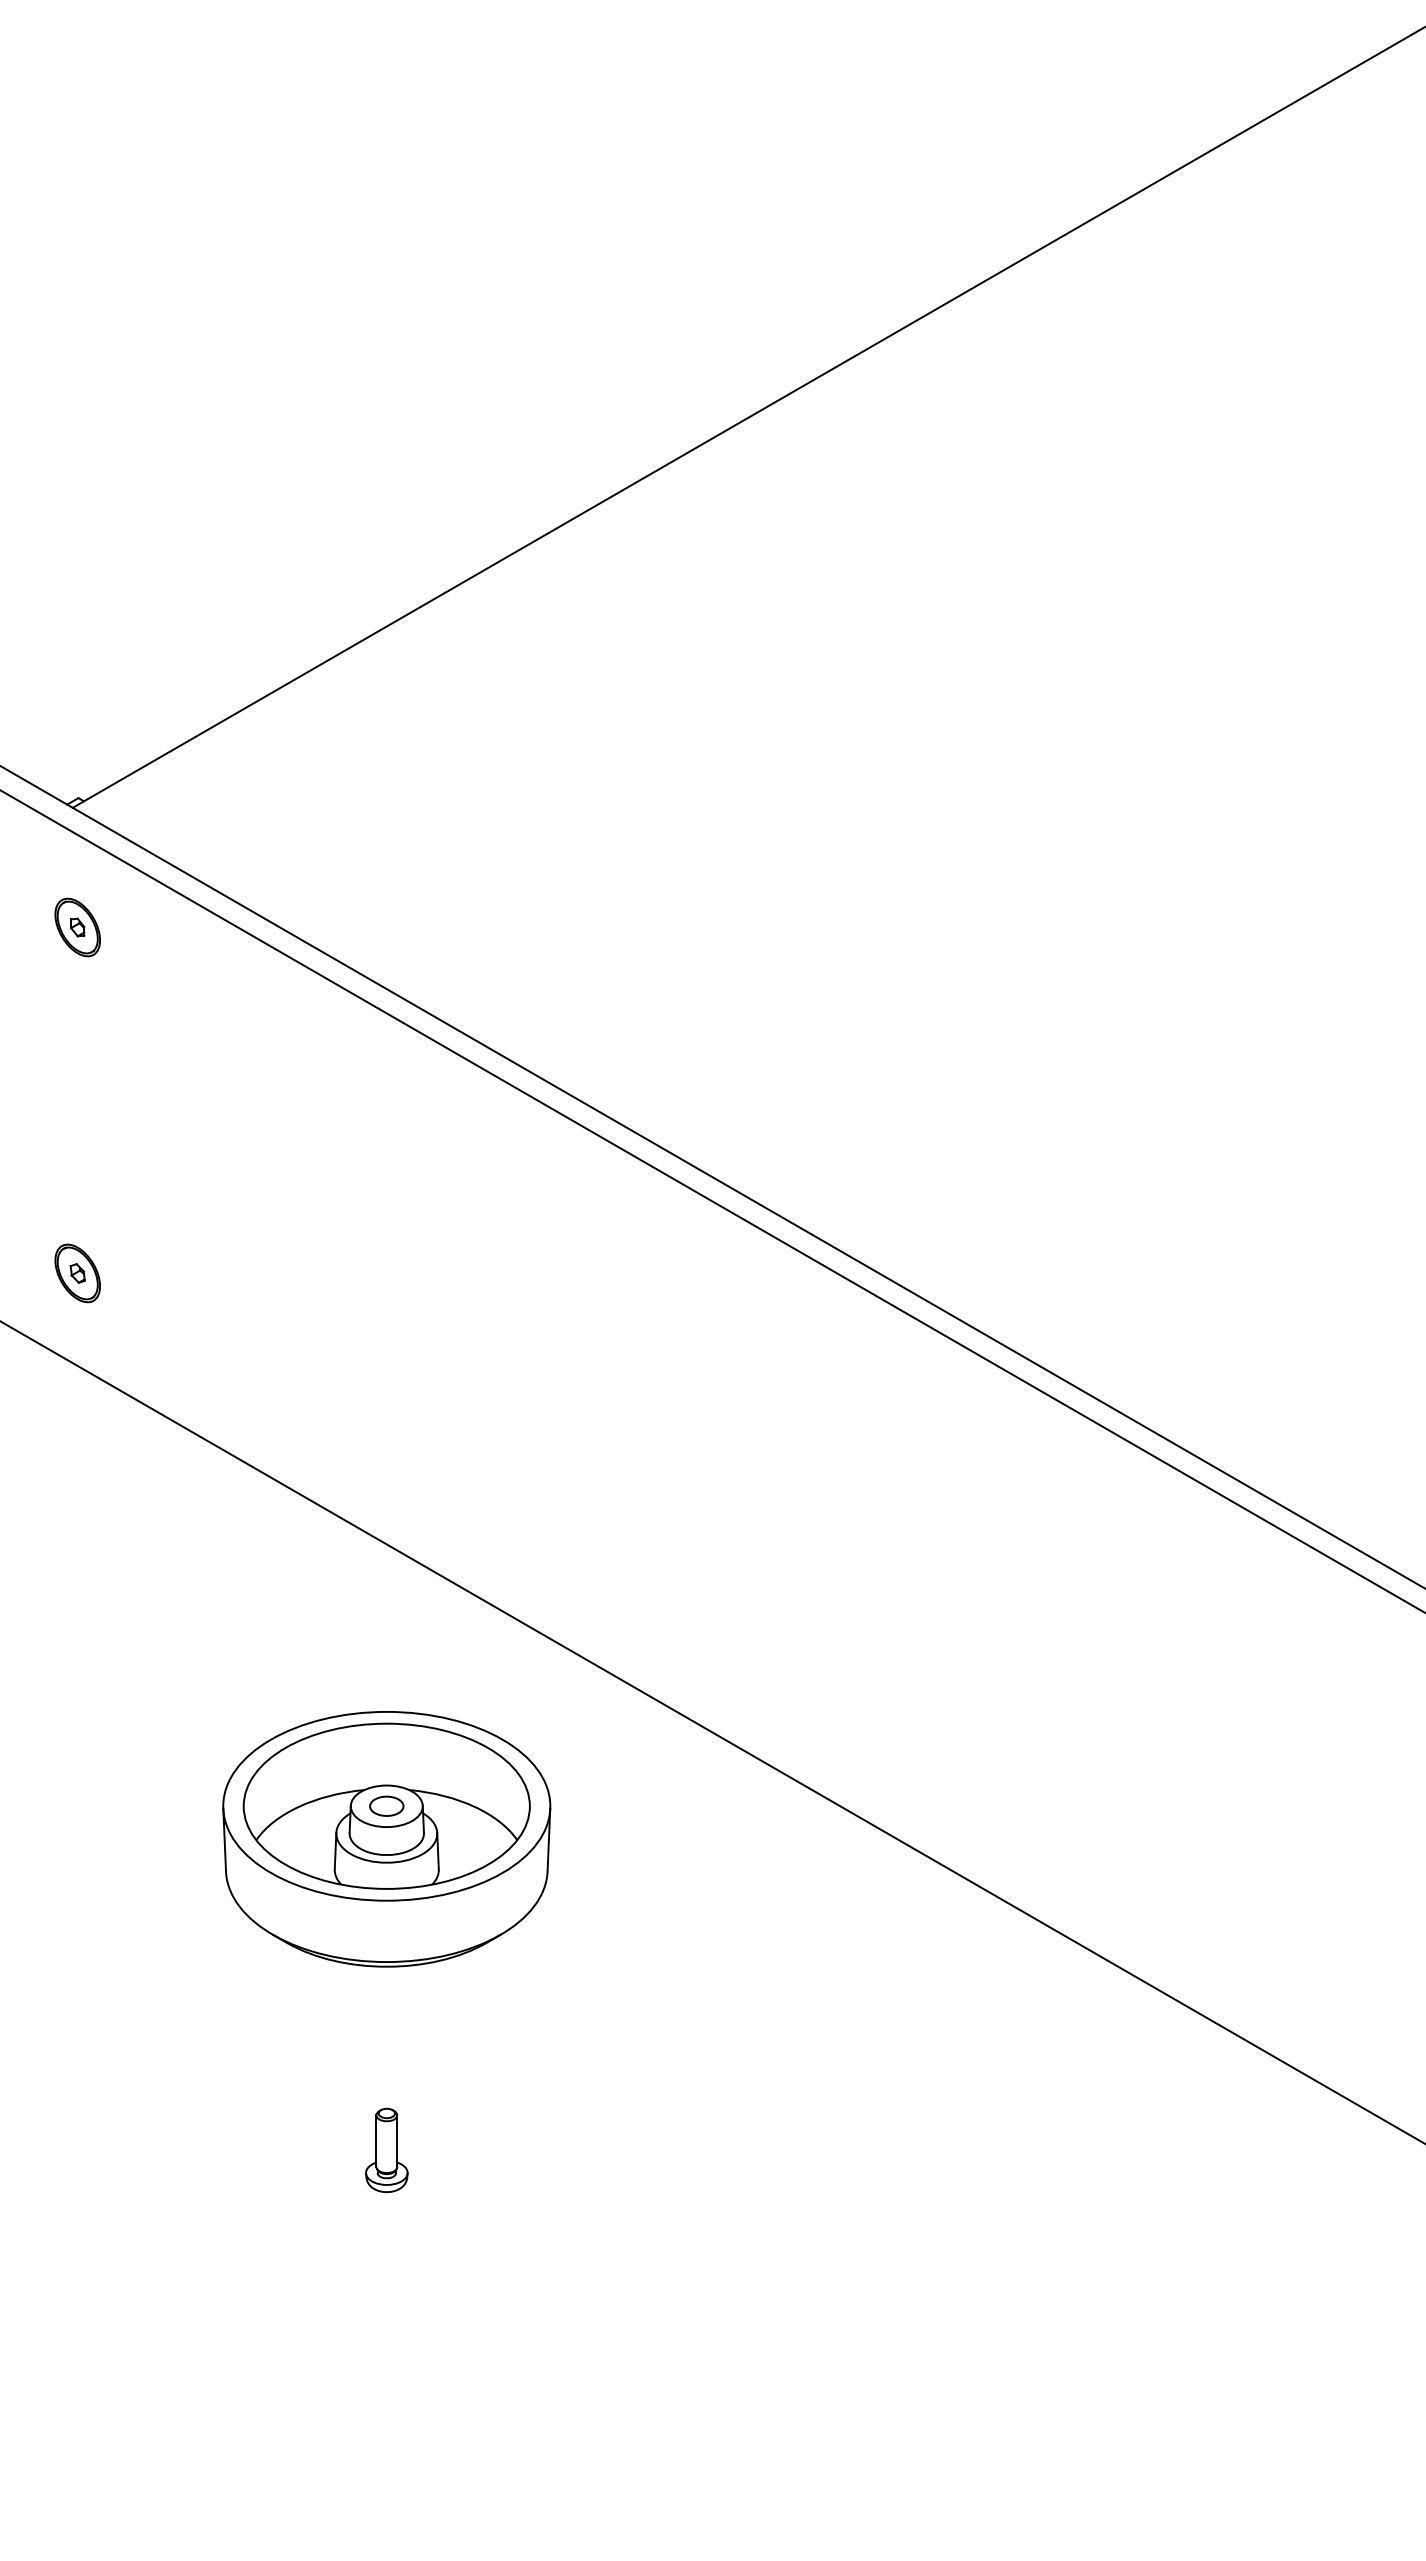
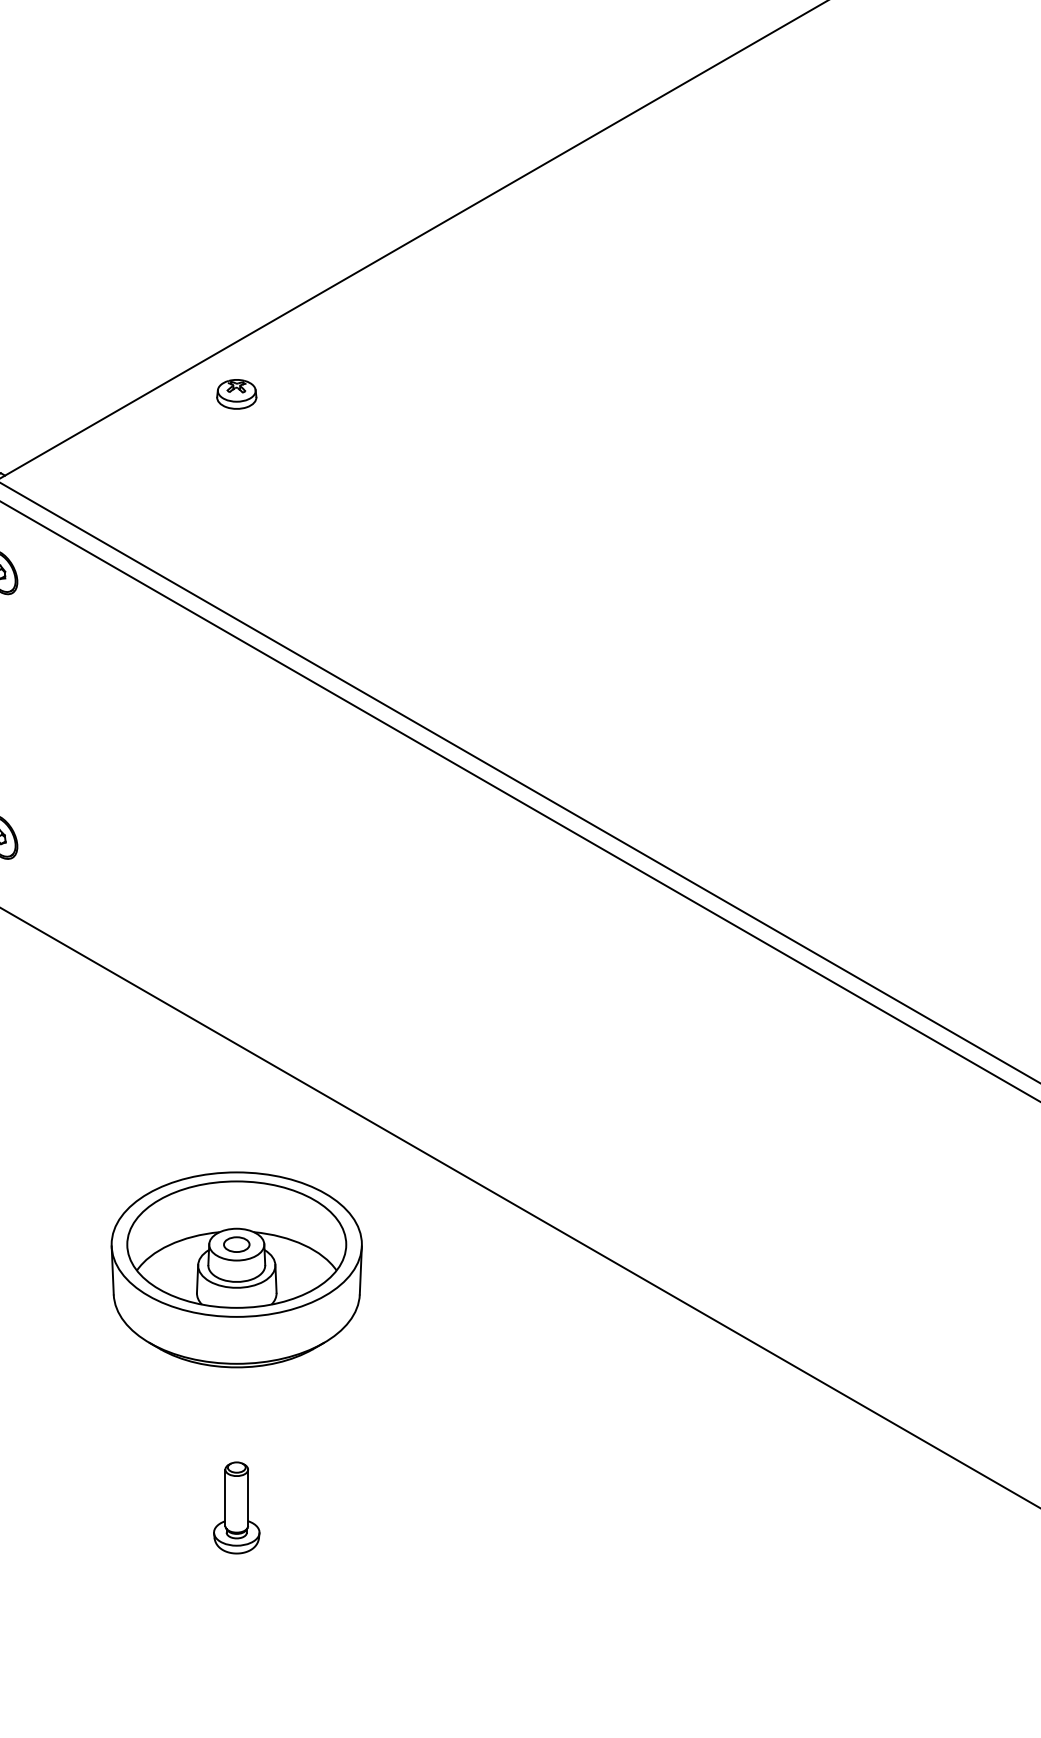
part: (386, 694) -> (236, 393), added
part: (386, 2150) -> (236, 1508), size x1.43

